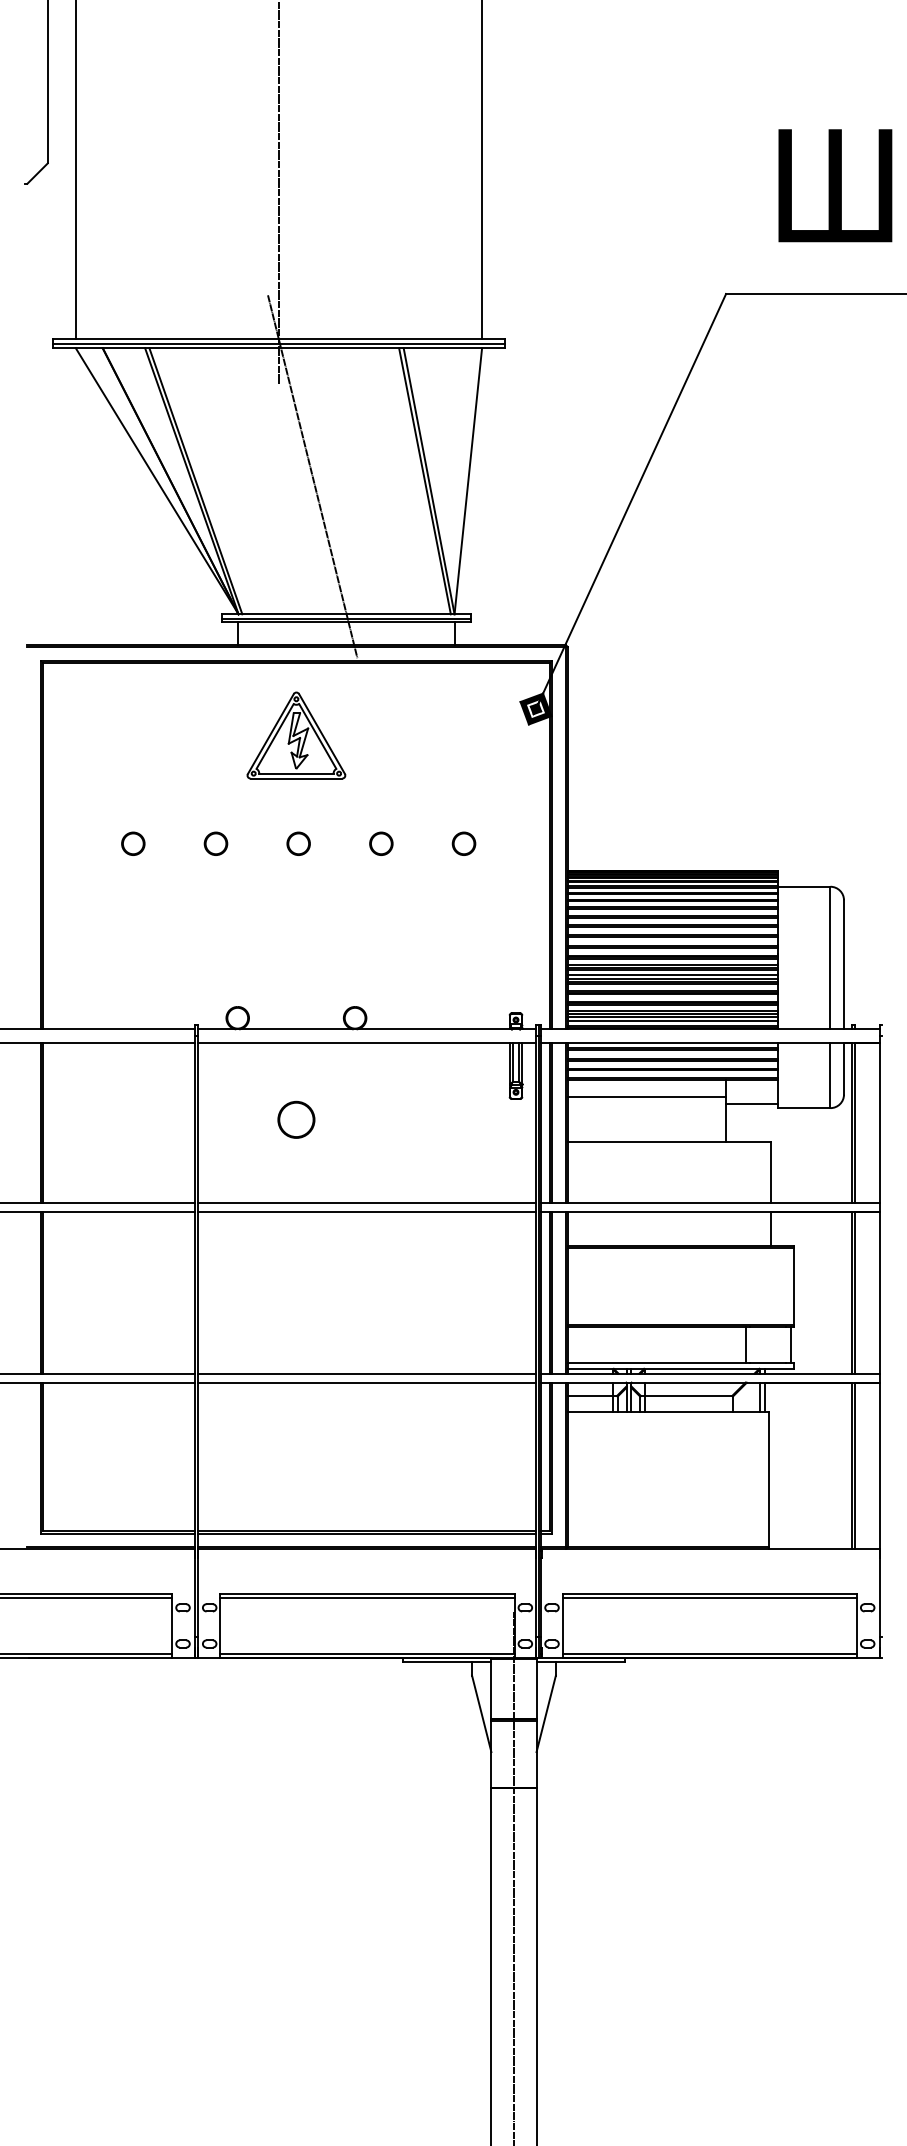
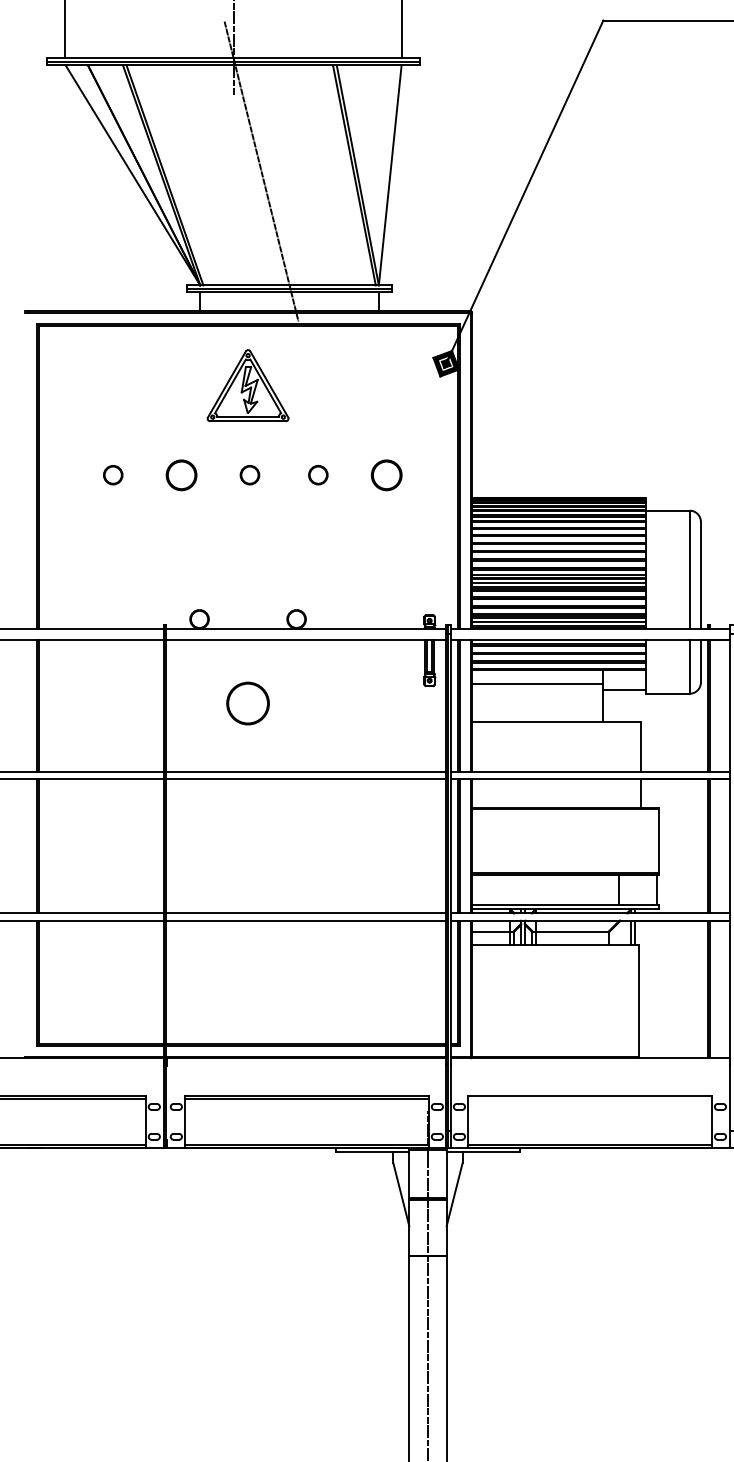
part: (215, 843) -> (181, 474), size x1.6
part: (463, 843) -> (386, 474), size x1.6
circle: (296, 1119) -> (248, 703), size x1.4
line: (709, 1597) -> (589, 1098), removed

